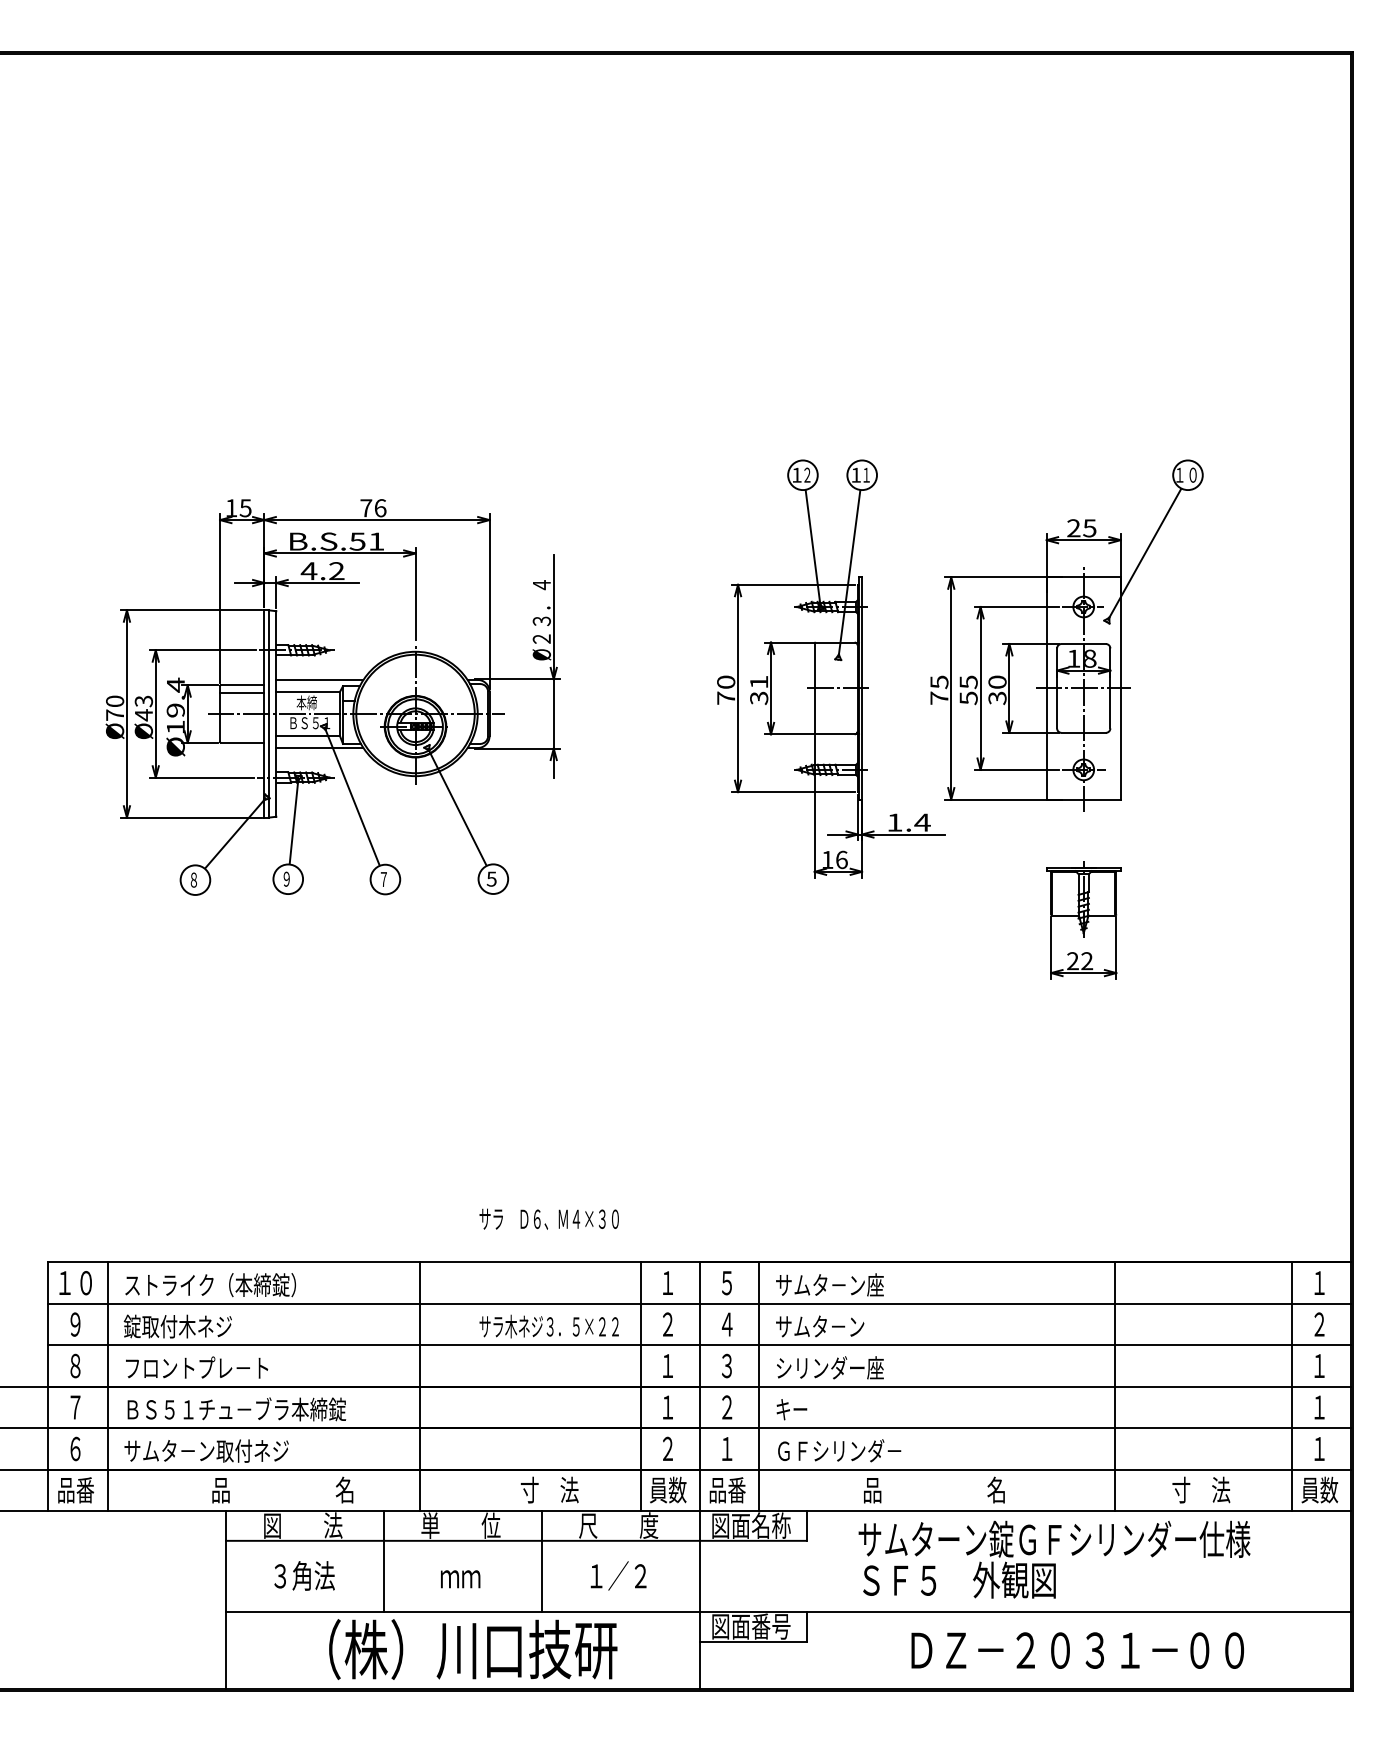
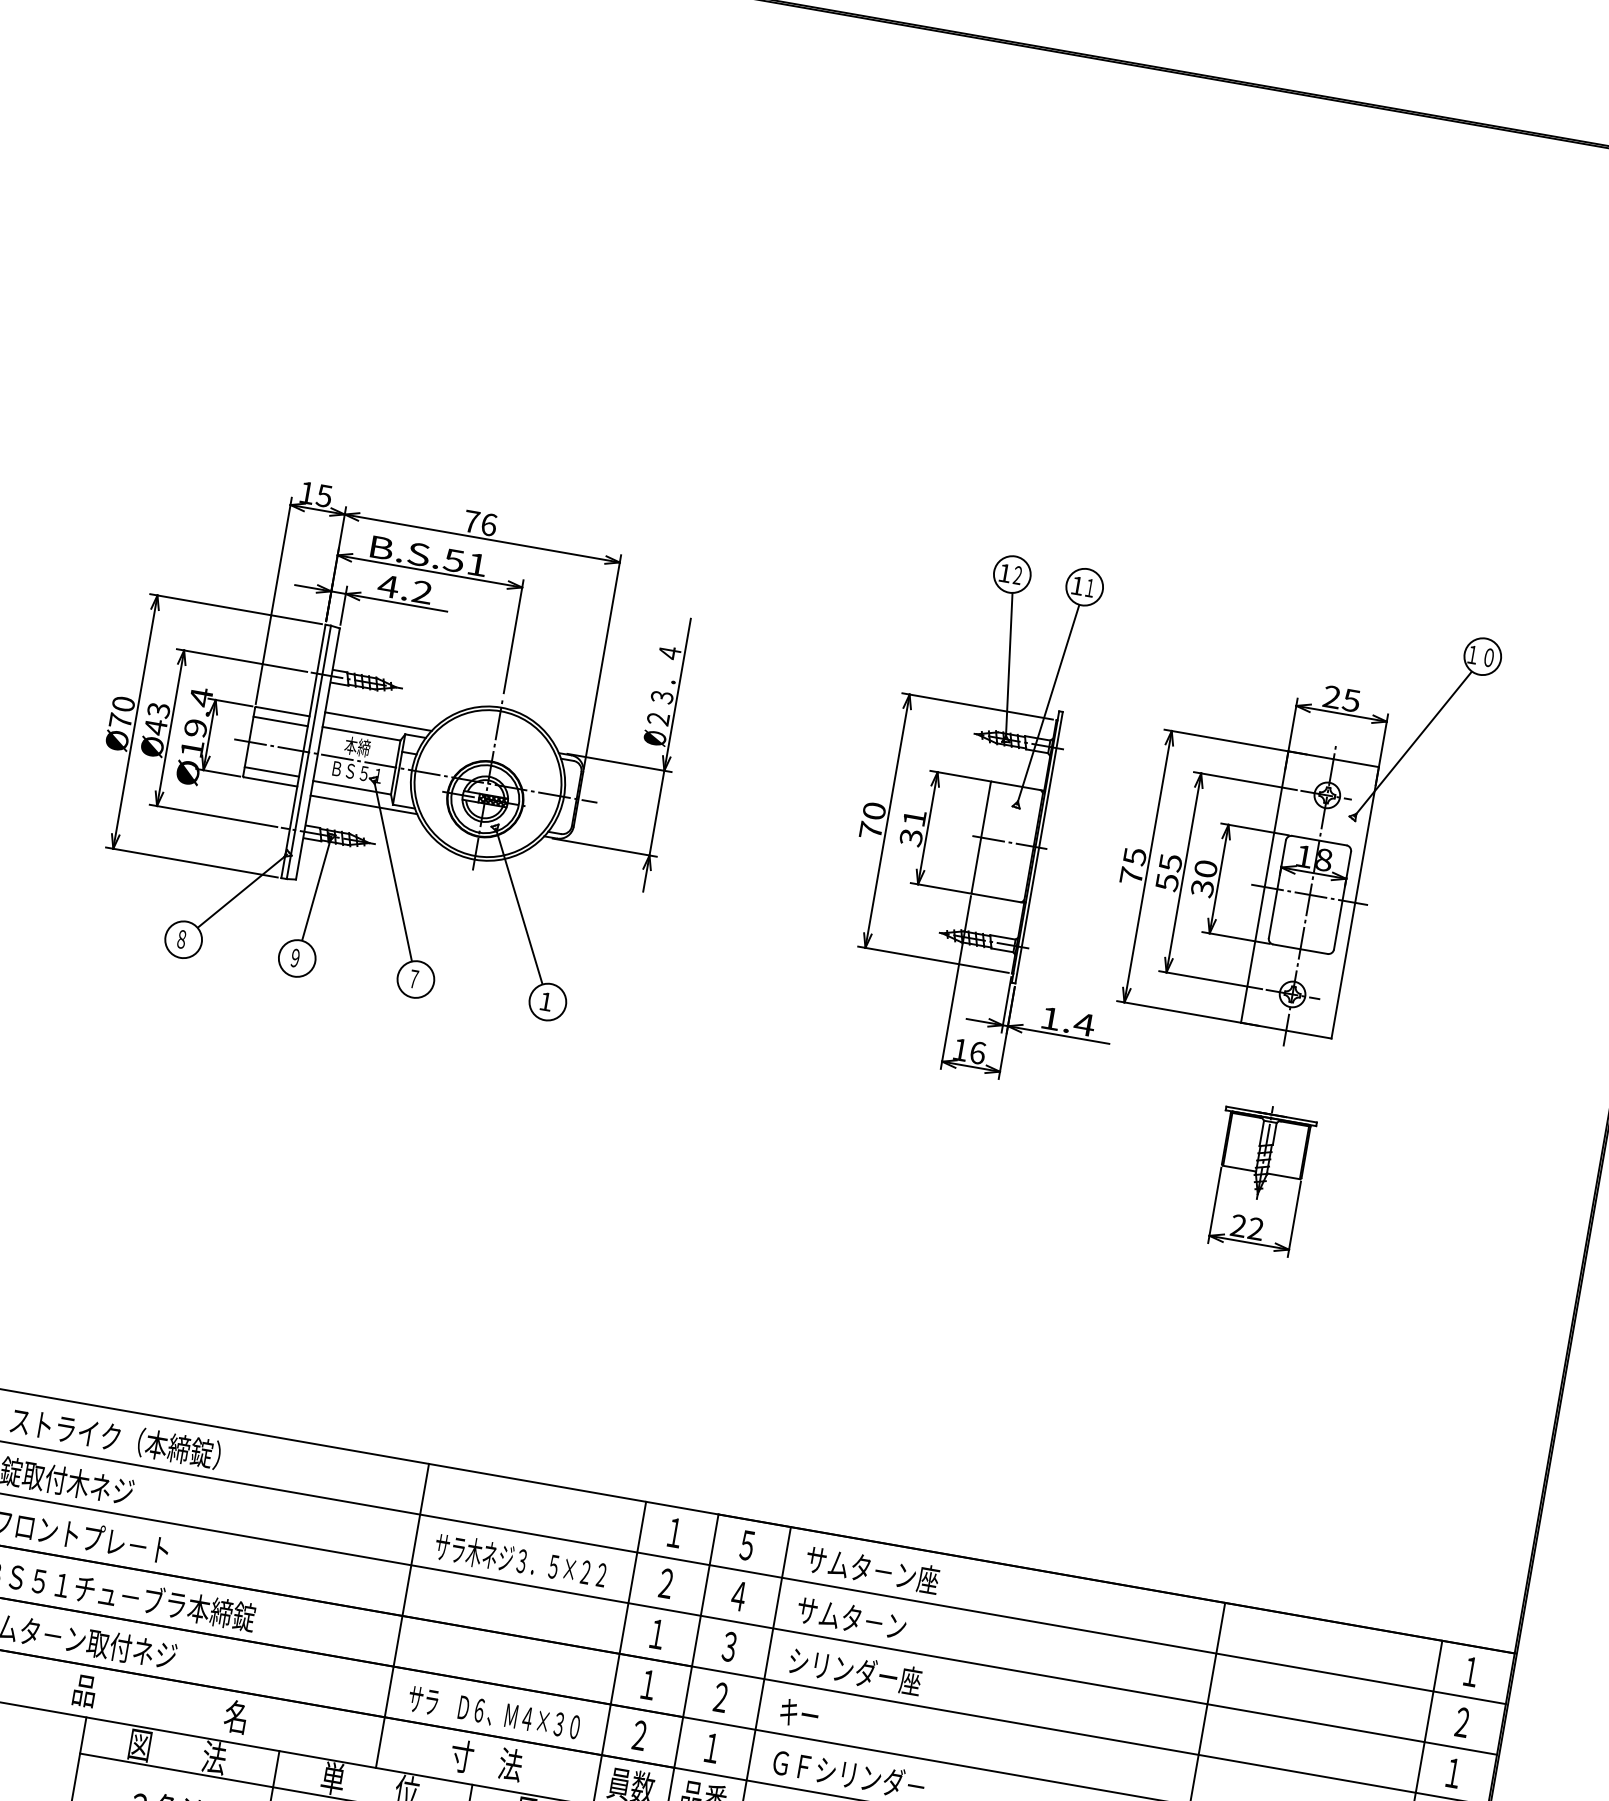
line: (242, 734) -> (272, 771), added
text: (491, 878) -> (545, 1000), 5 -> 1
text: (548, 1218) -> (493, 1711), moved
line: (419, 1386) -> (401, 1615), moved

